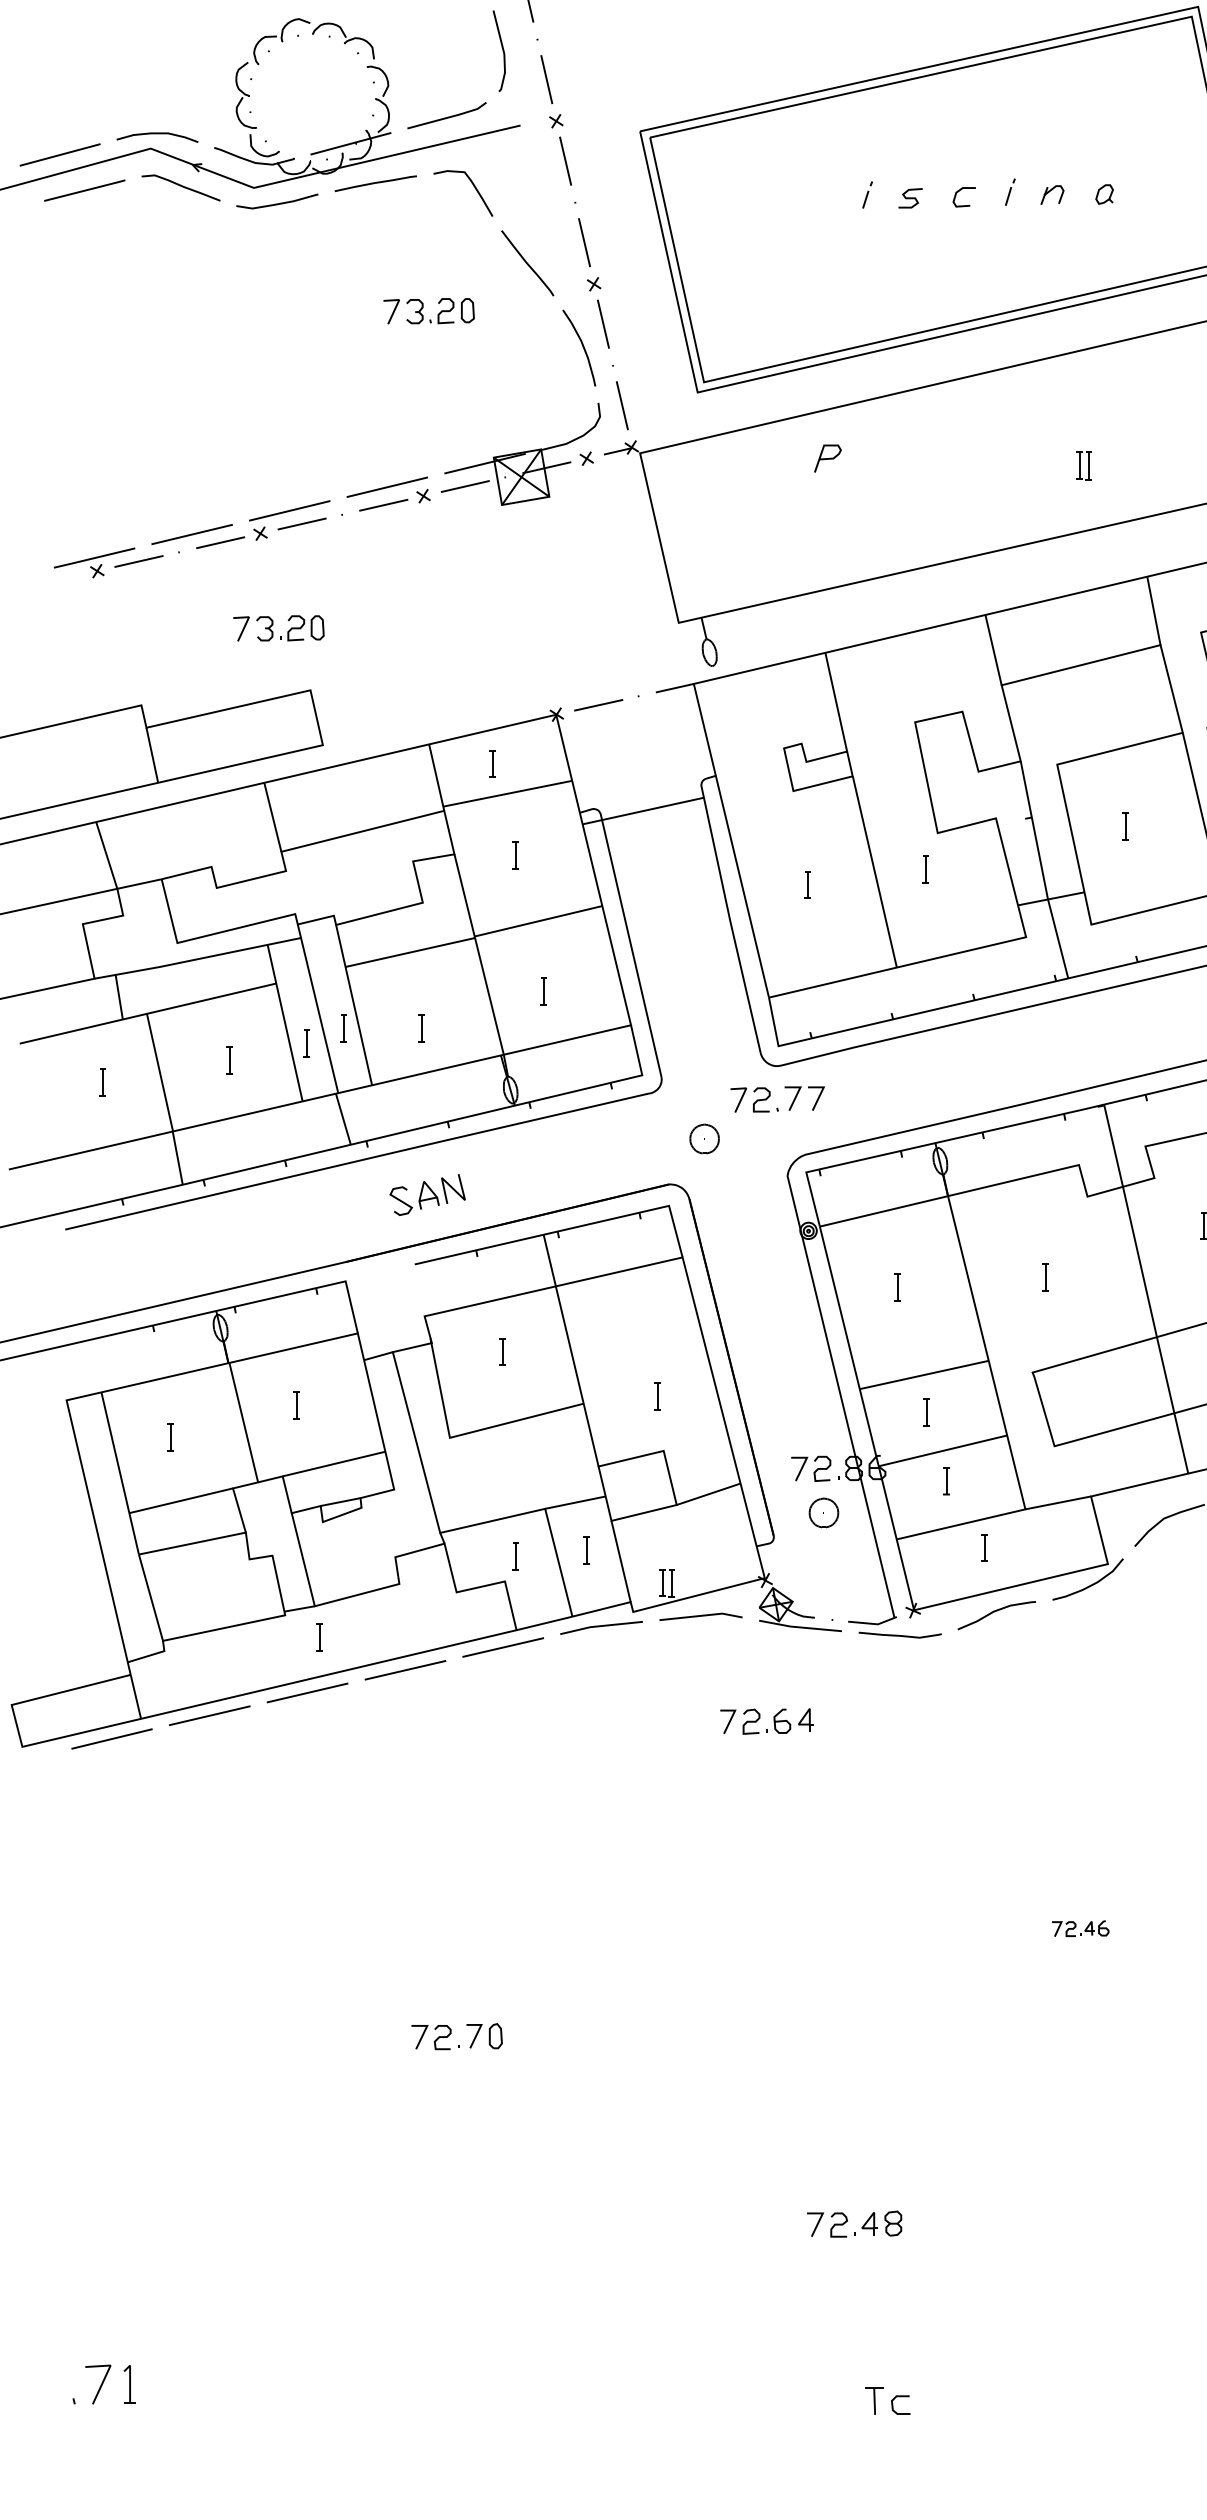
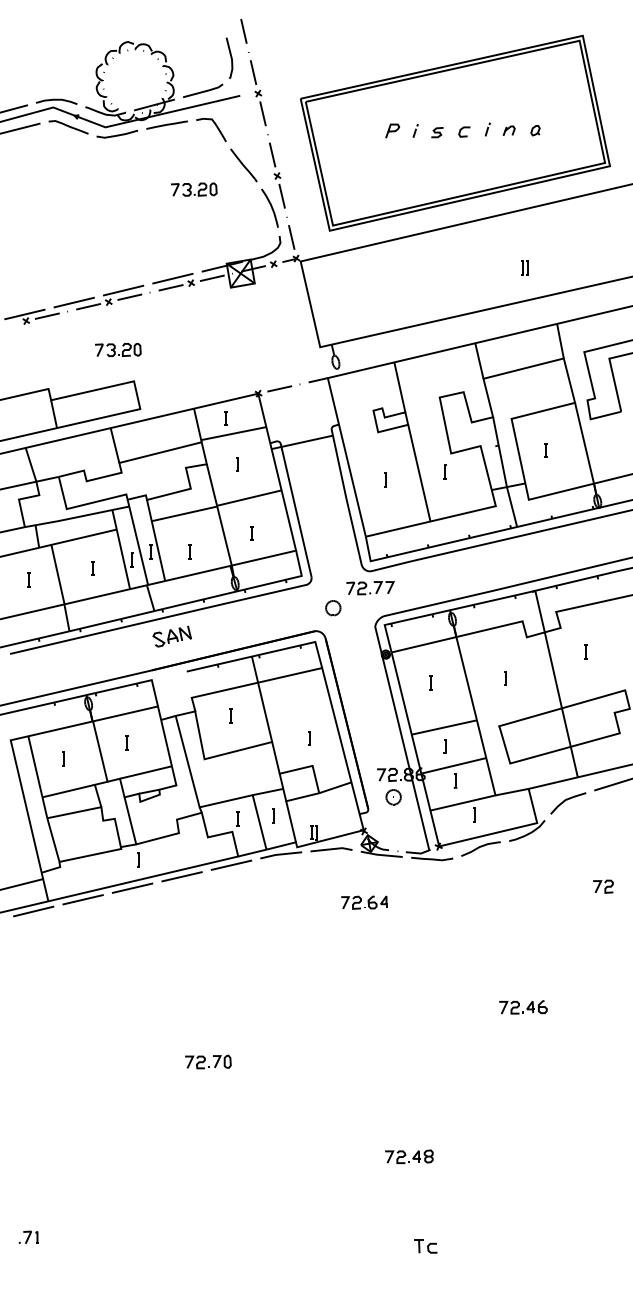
curve: (827, 457) -> (392, 130), moved
part: (426, 1195) -> (171, 636), moved
part: (1080, 1928) -> (523, 1007), size x1.67
part: (101, 2381) -> (28, 1236), size x0.62

